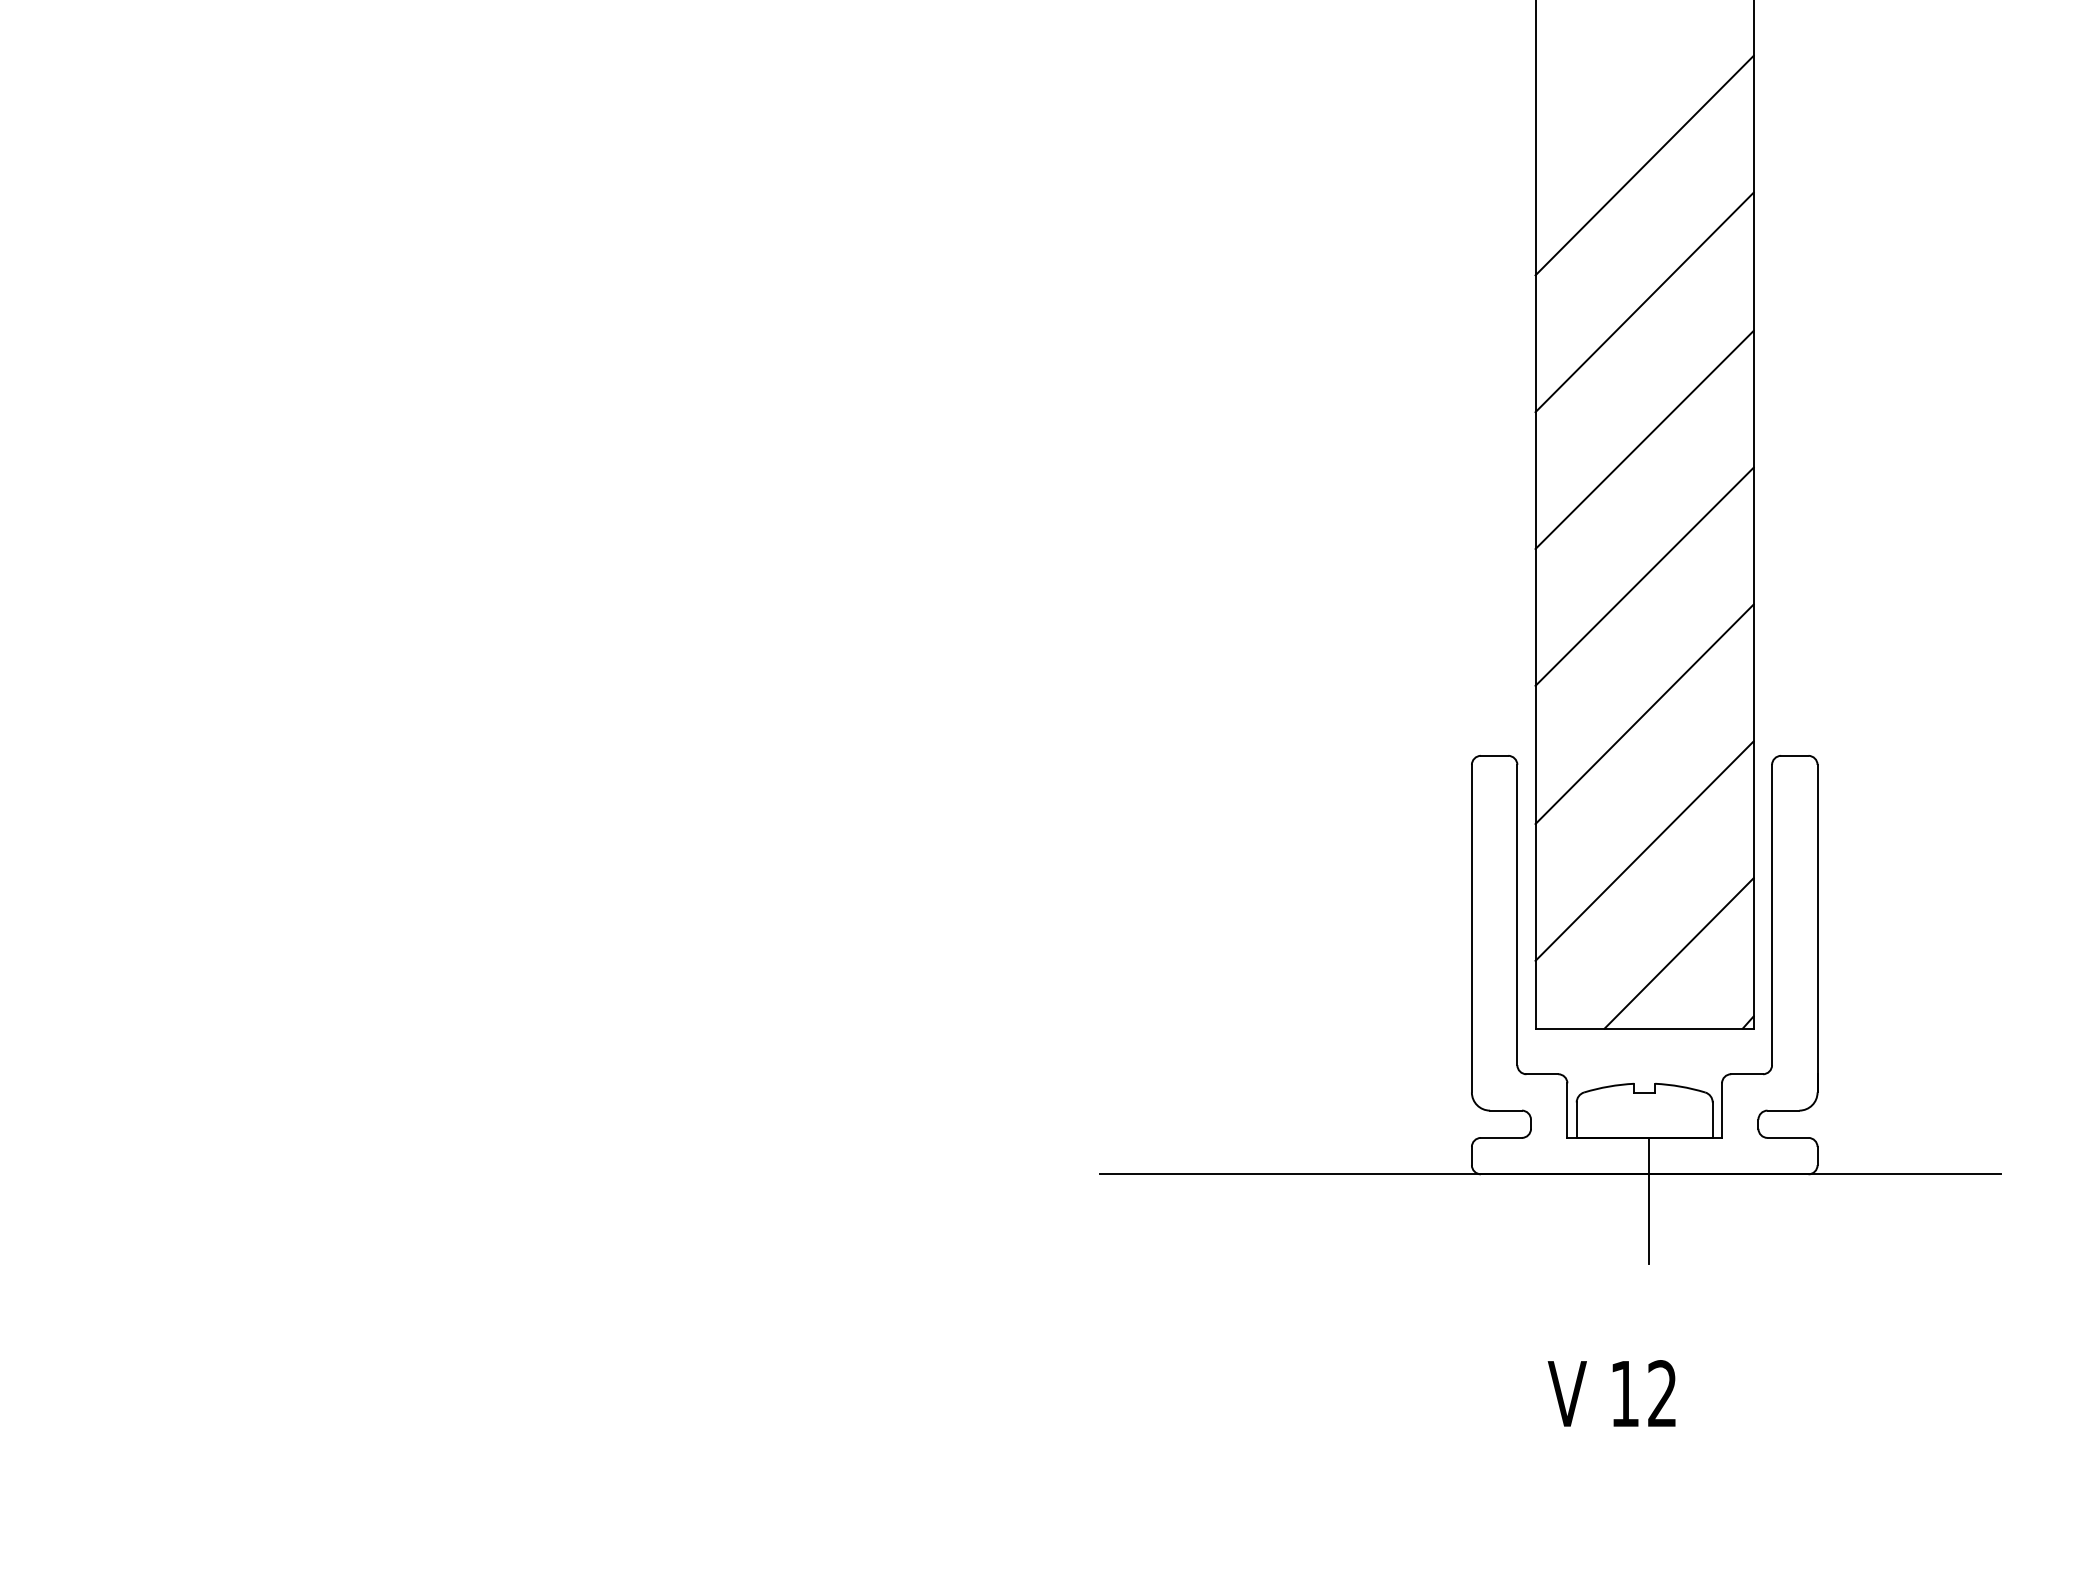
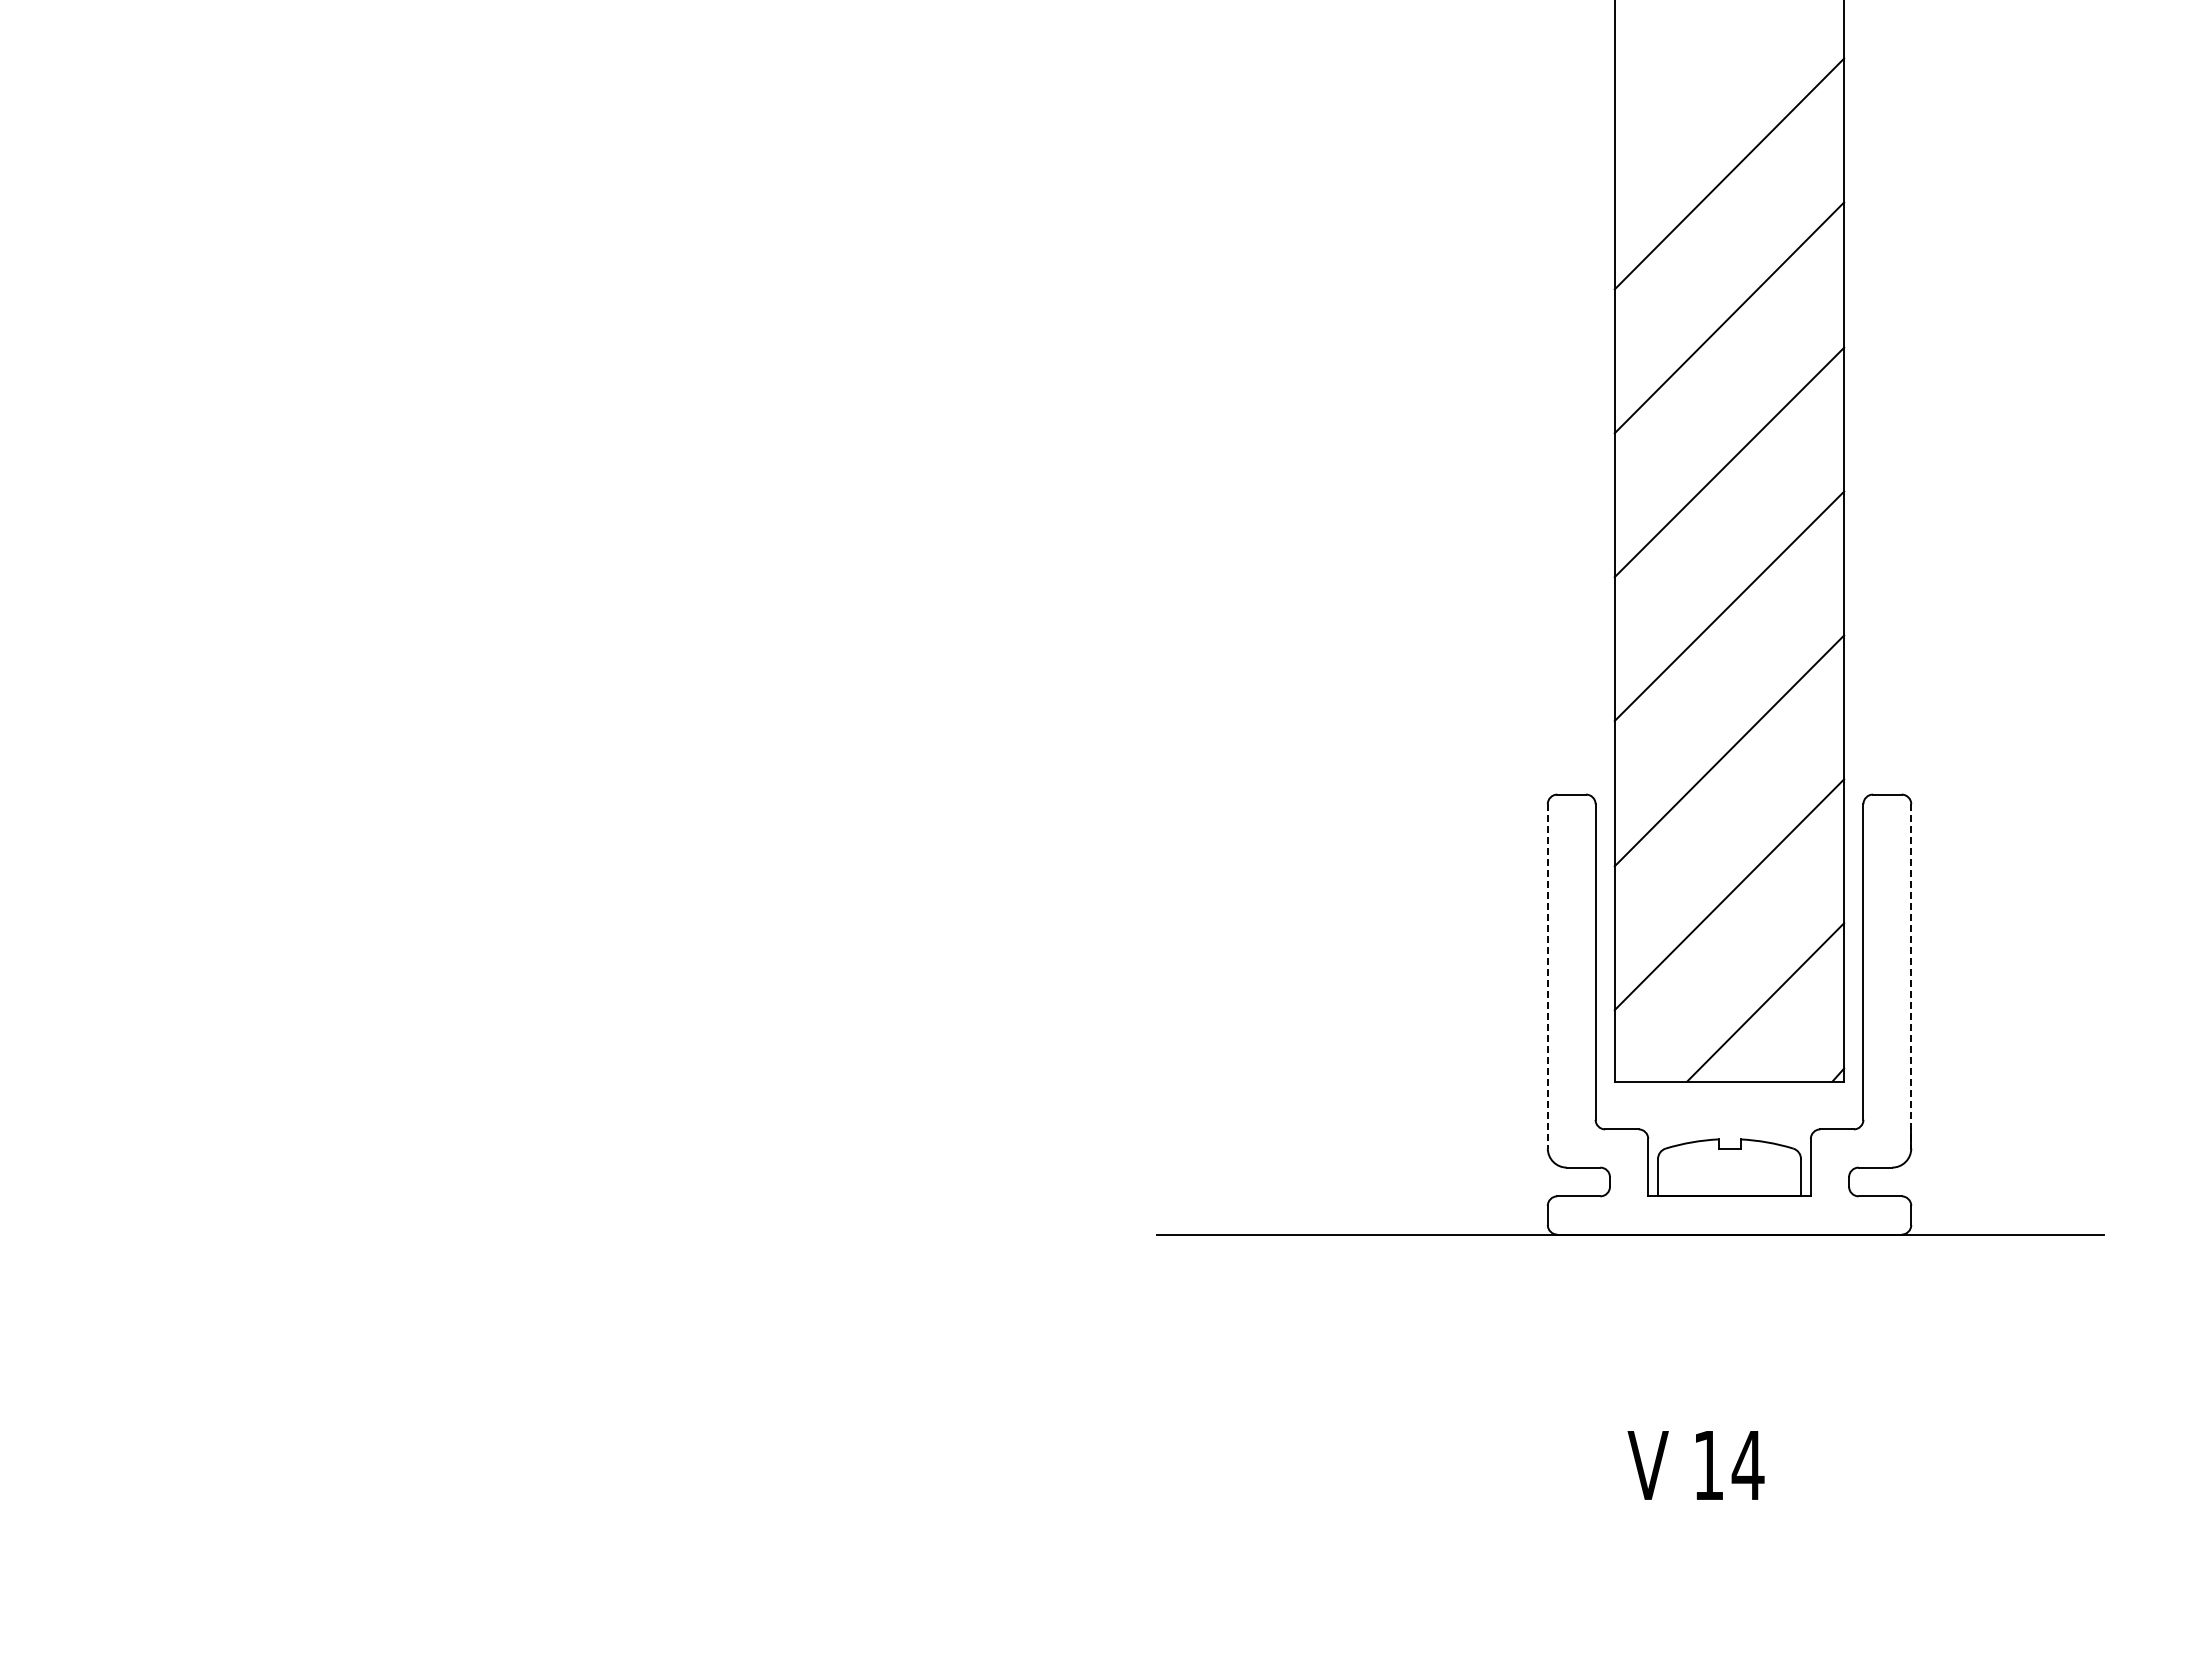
line: (1471, 928) -> (1547, 976), solid -> dashed
line: (1817, 928) -> (1911, 976), solid -> dashed
line: (1649, 1200) -> (1734, 1262), removed
text: (1661, 1392) -> (1747, 1464), 12 -> 14

